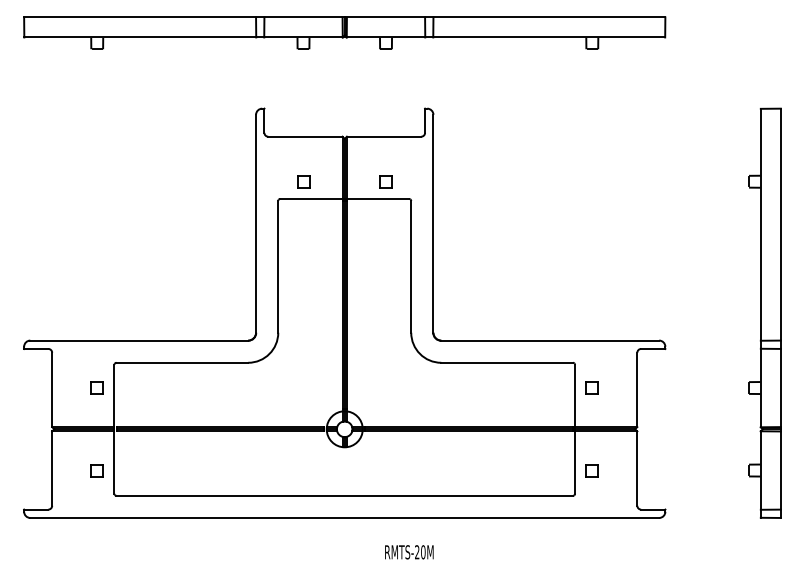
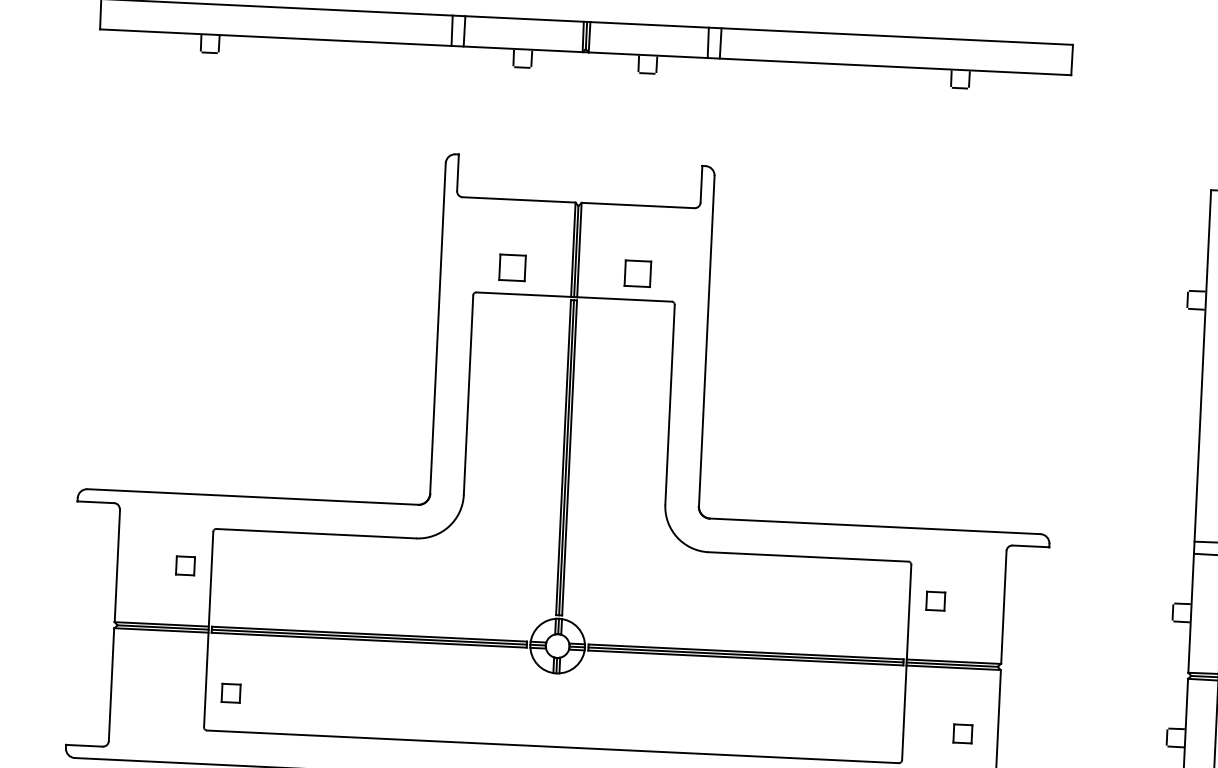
part: (303, 181) -> (512, 267), size x1.4
part: (385, 181) -> (637, 273), size x1.4
part: (96, 470) -> (230, 693), moved
part: (591, 470) -> (961, 733), moved

